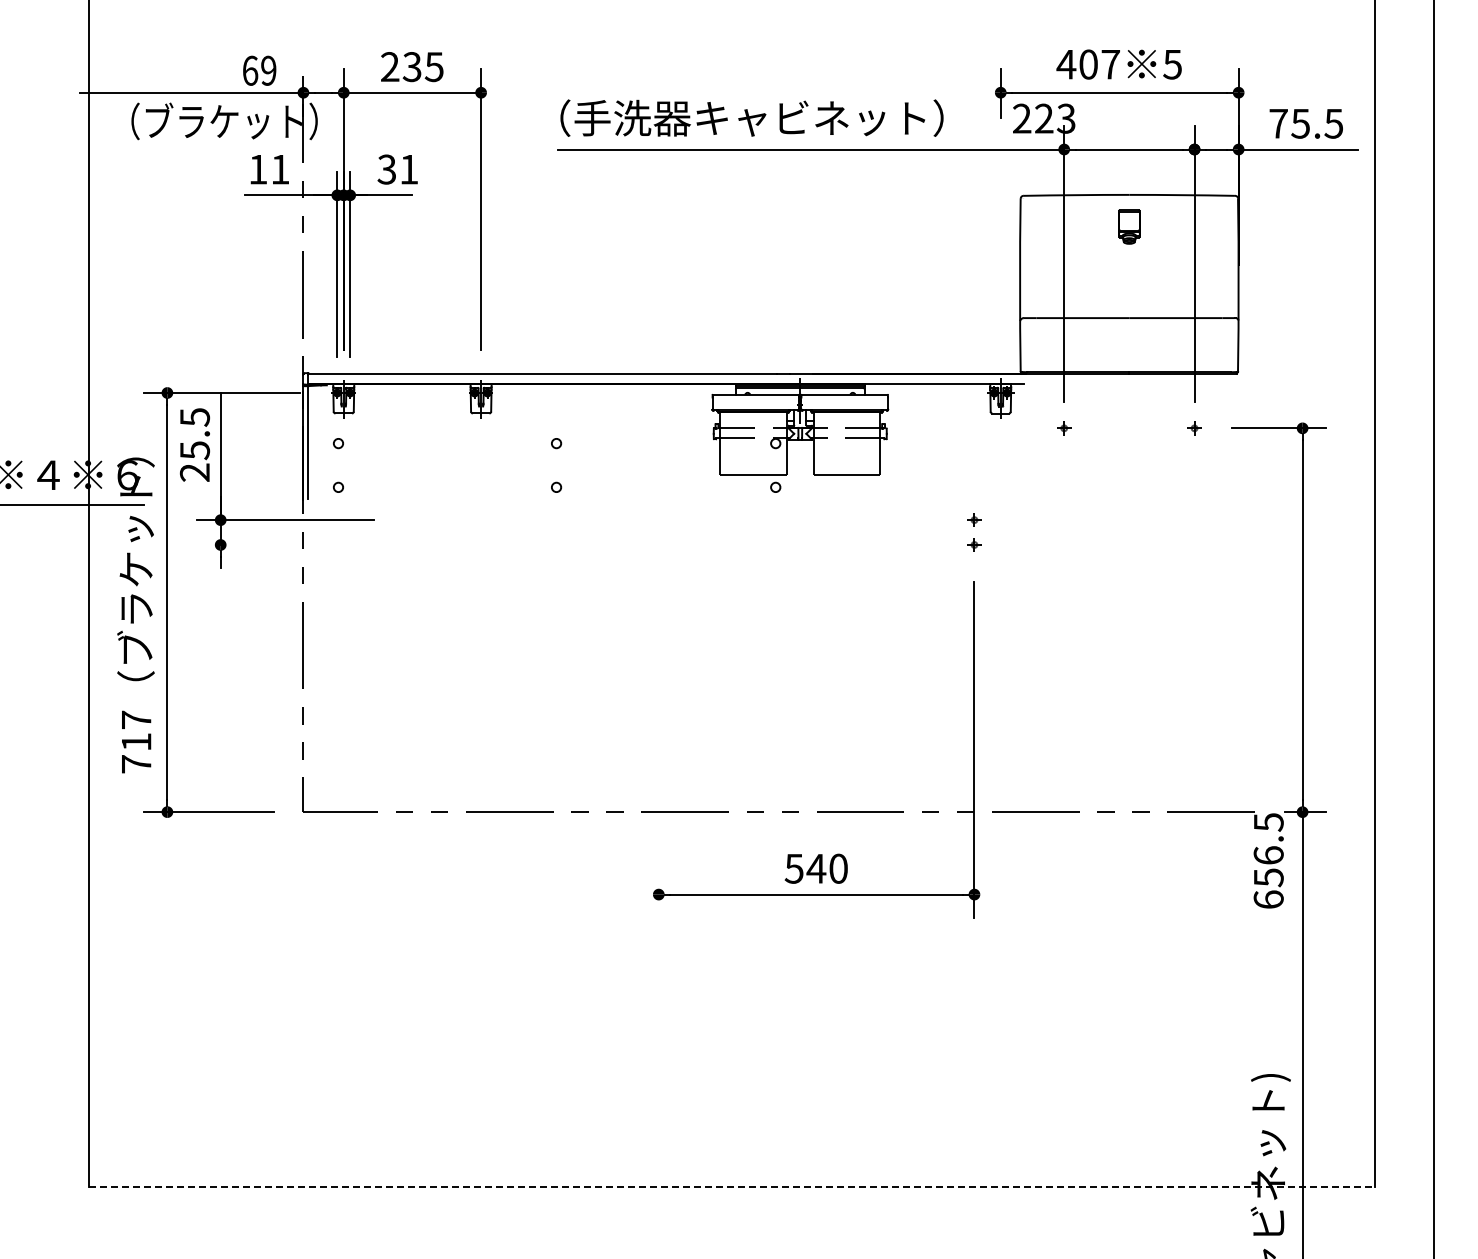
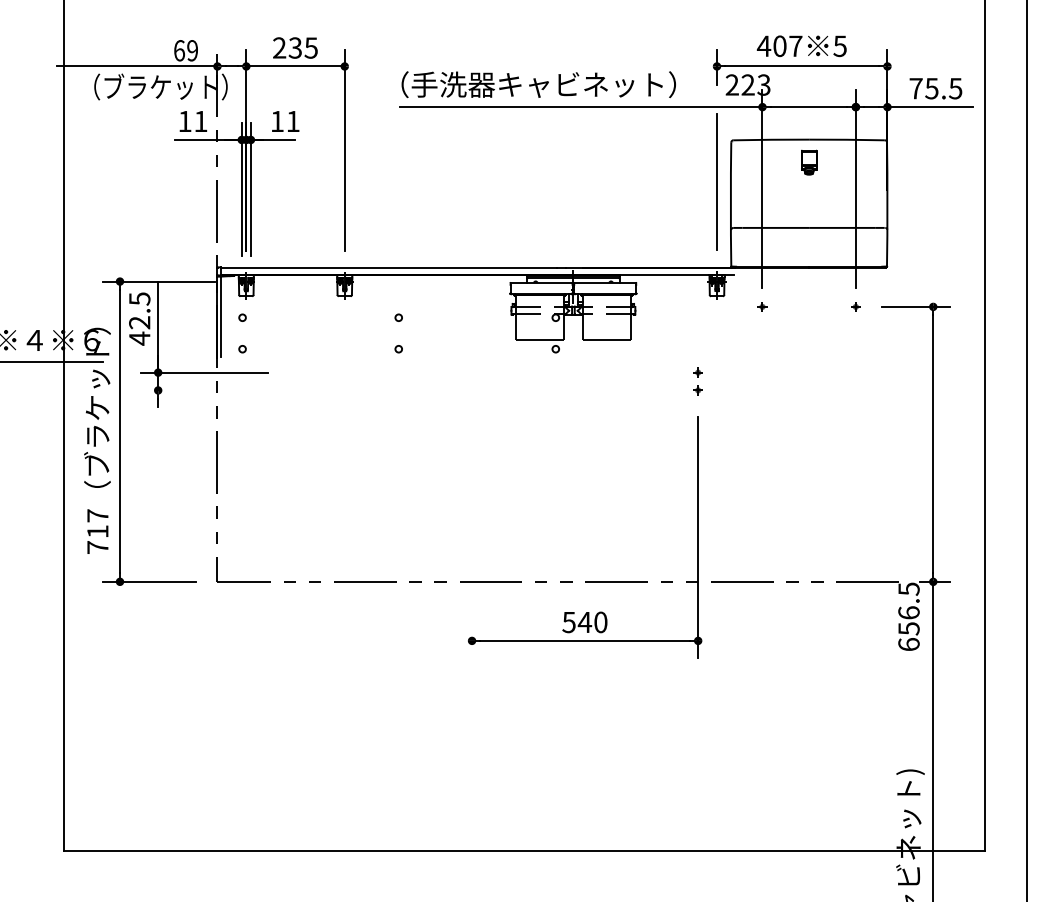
text: (386, 169) -> (276, 121), 31 -> 11
line: (1000, 253) -> (716, 181), added
text: (194, 461) -> (139, 330), 25.5 -> 42.5
line: (732, 1187) -> (524, 850), dashed -> solid

